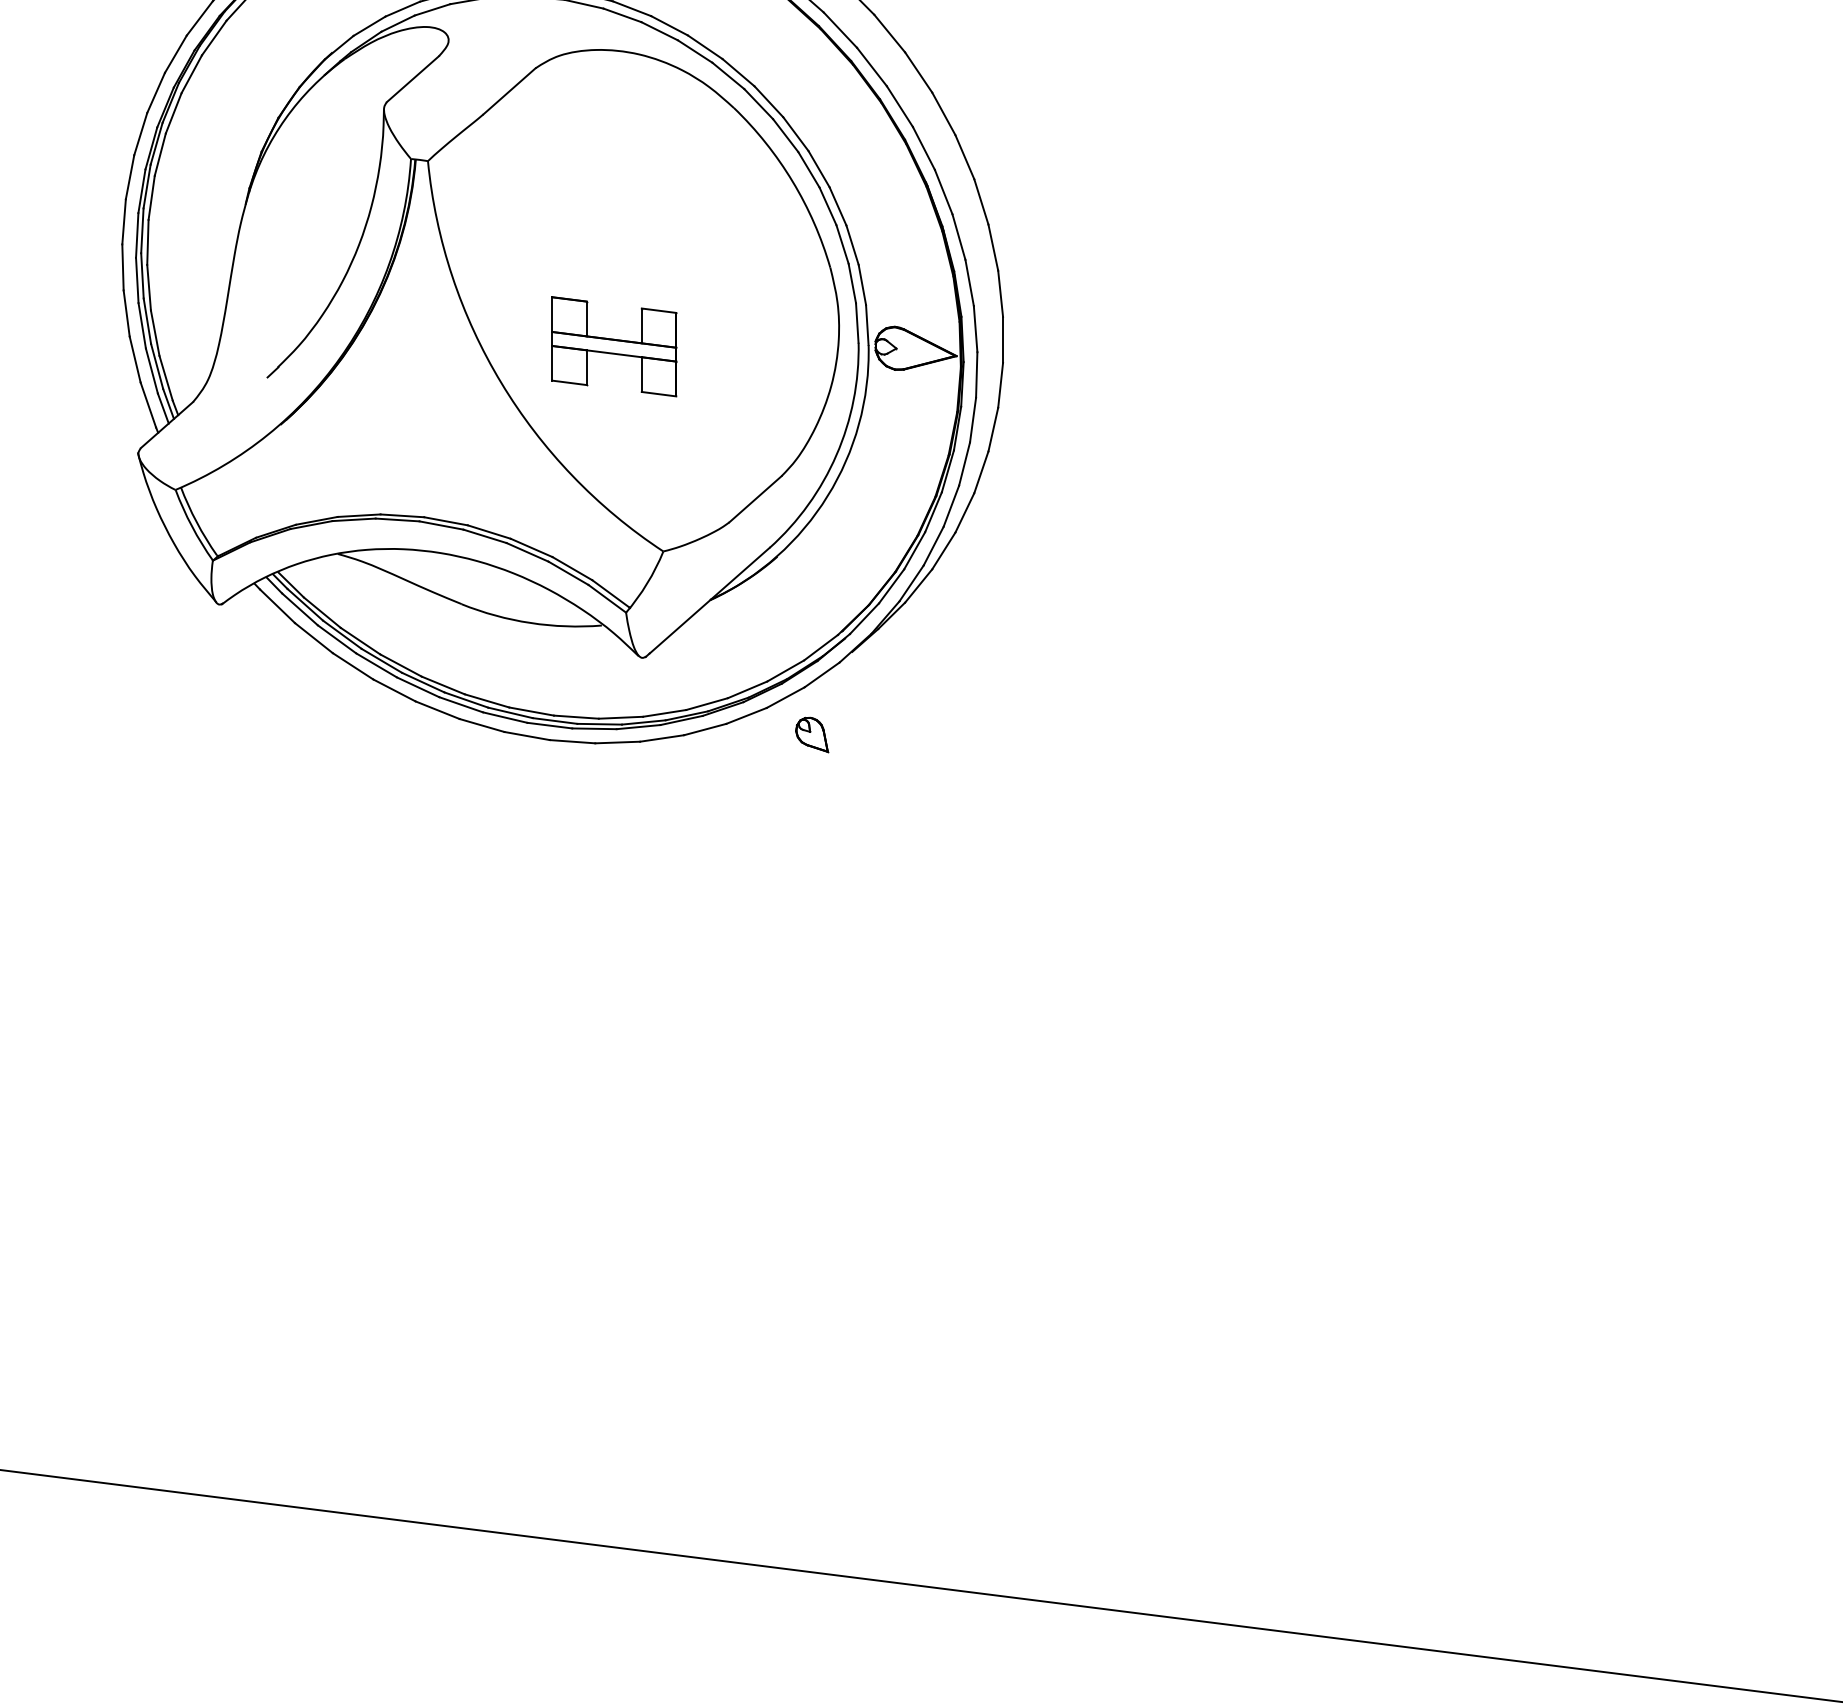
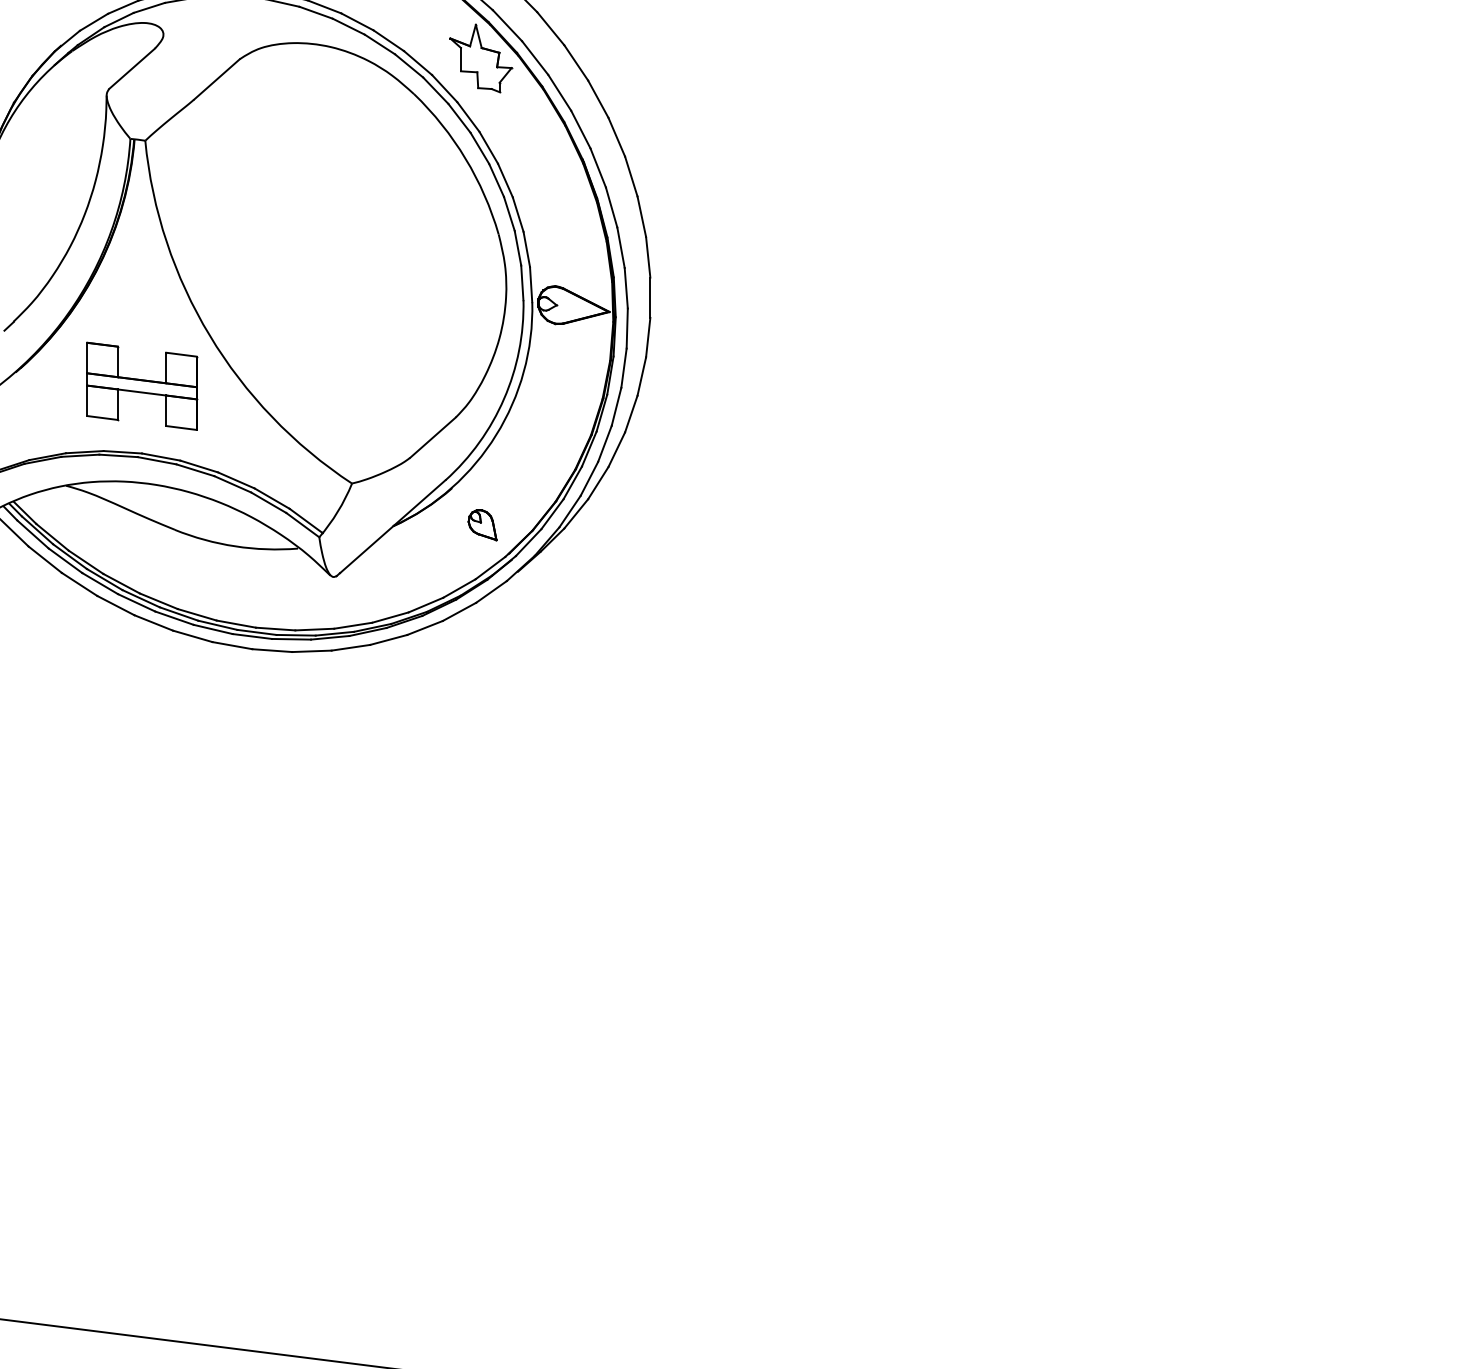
part: (810, 67) -> (481, 58), added
part: (614, 346) -> (142, 386), moved
part: (812, 734) -> (483, 524), moved

